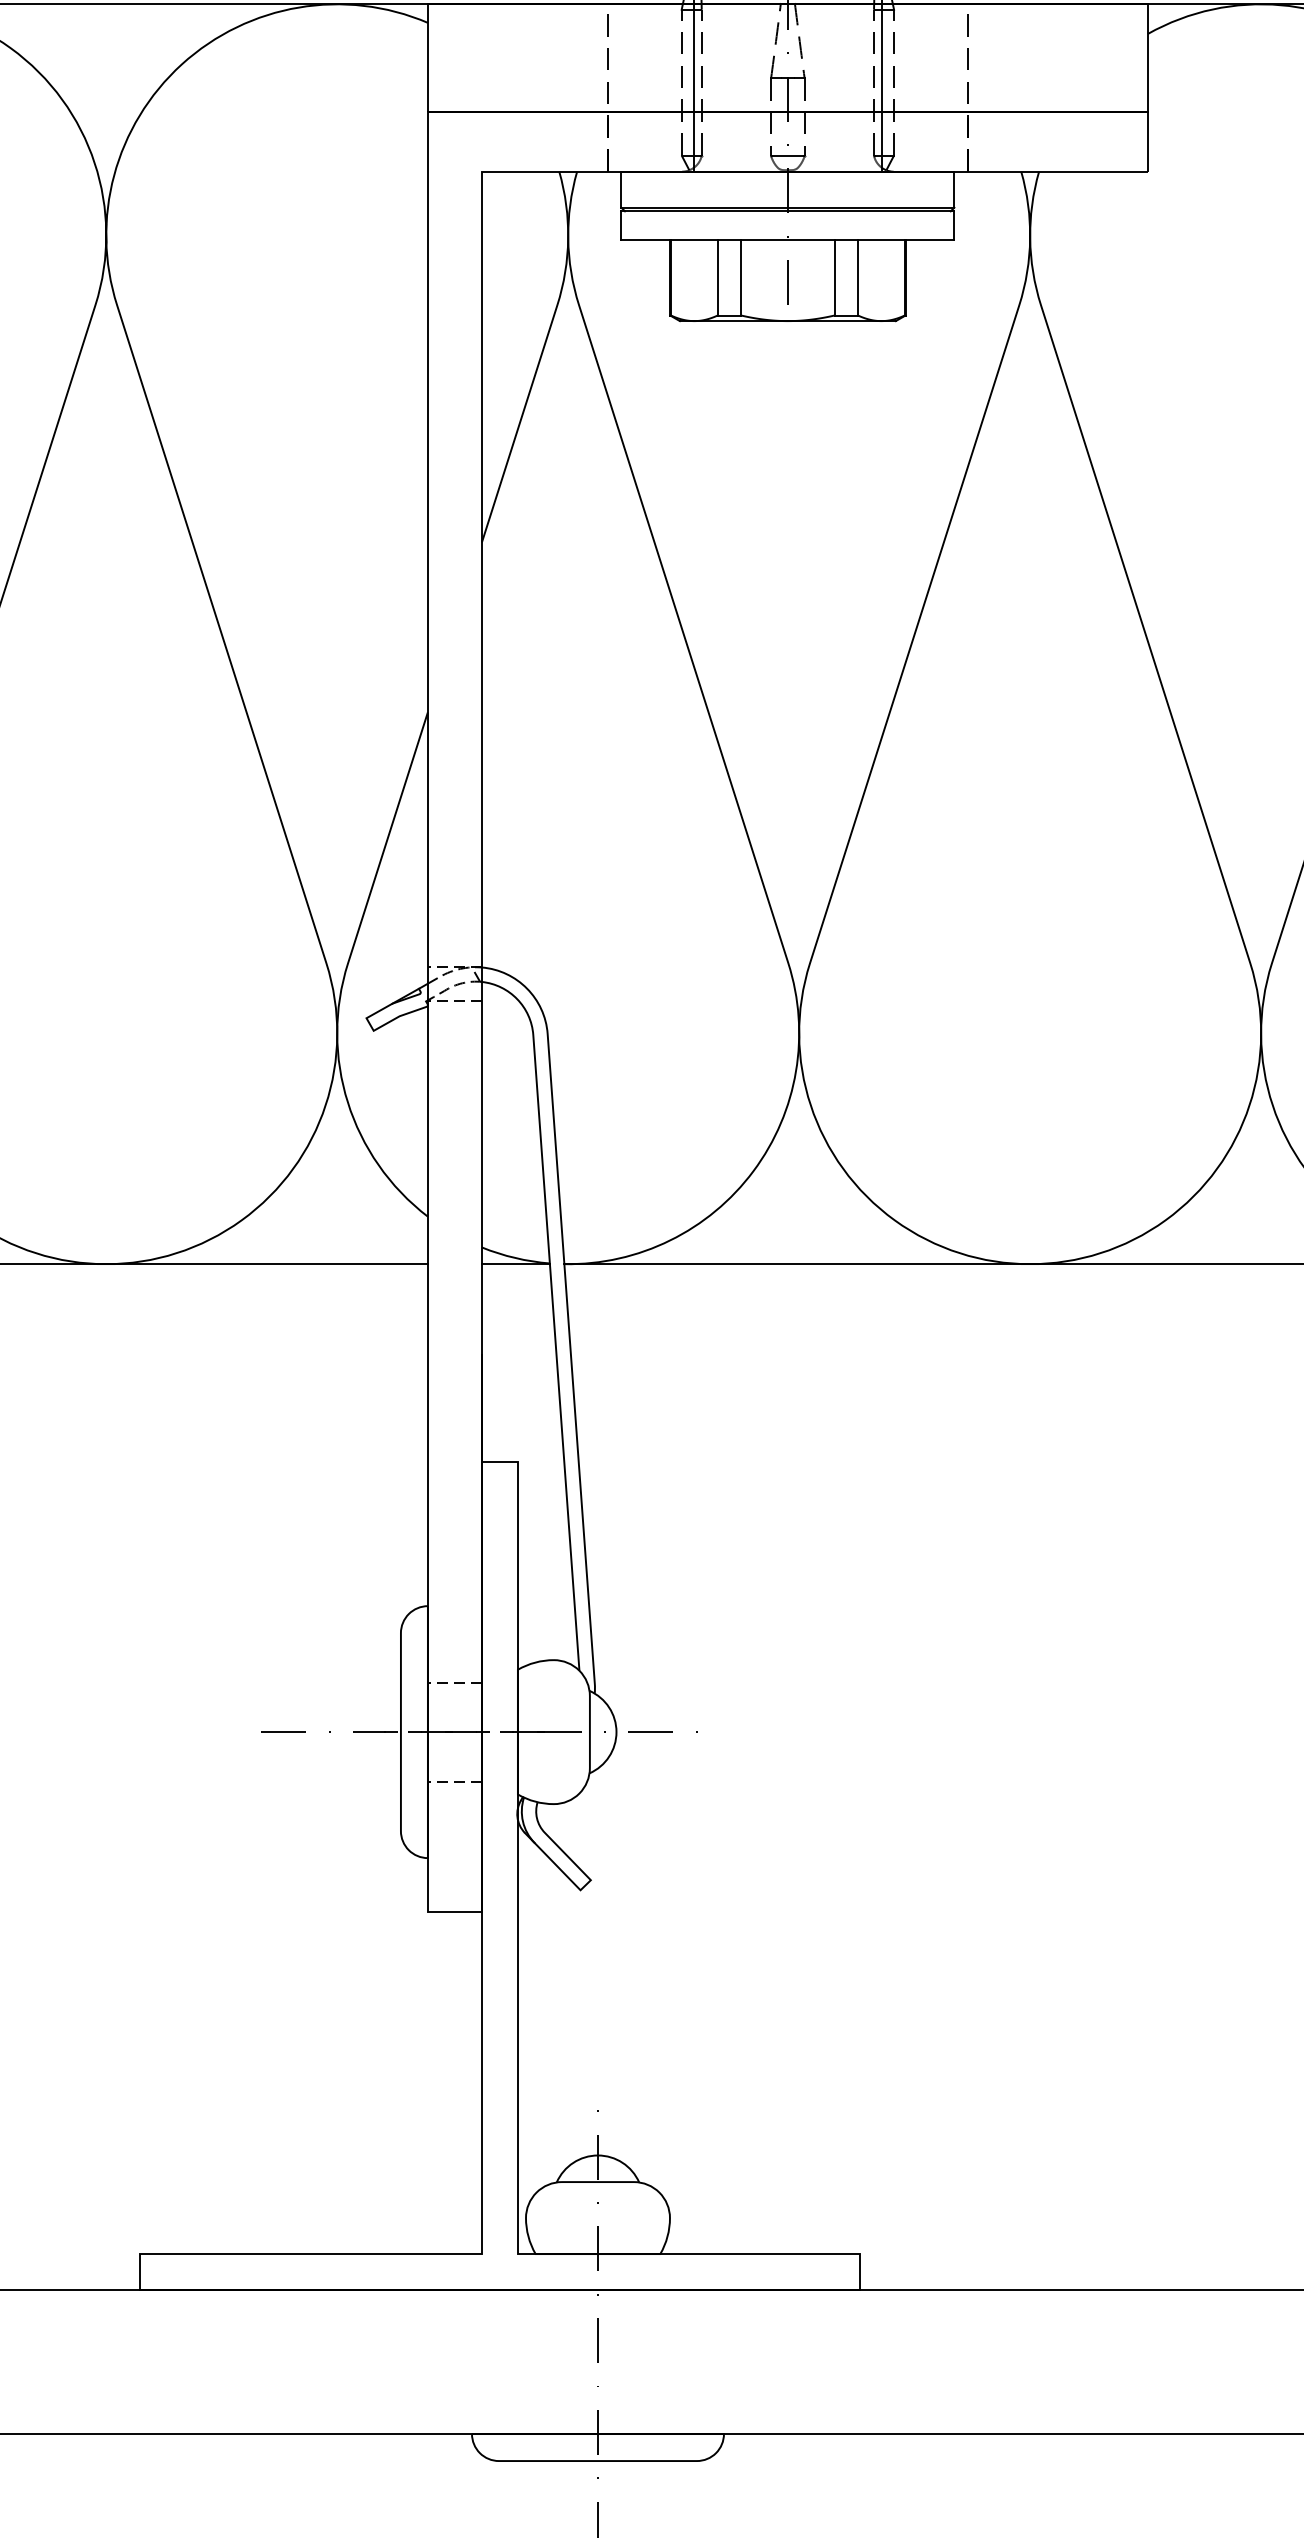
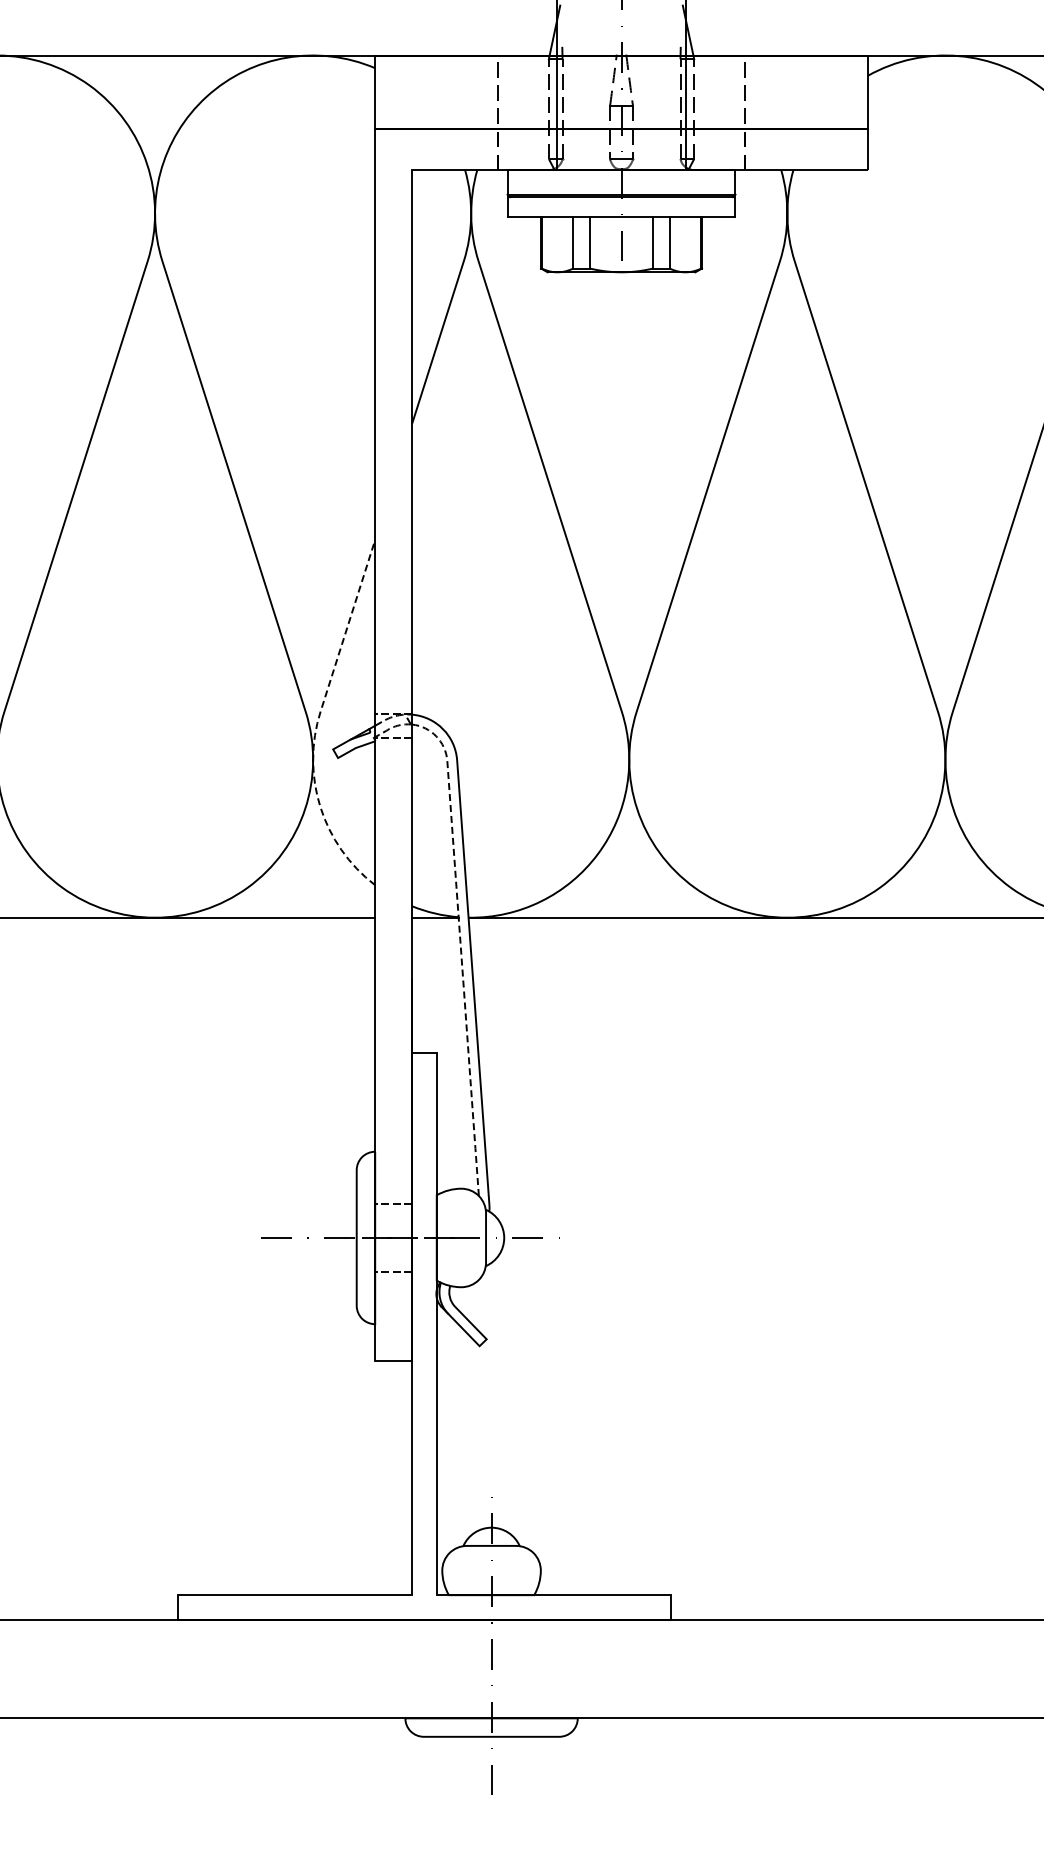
line: (342, 984) -> (316, 726), solid -> dashed
line: (552, 1296) -> (460, 939), solid -> dashed

